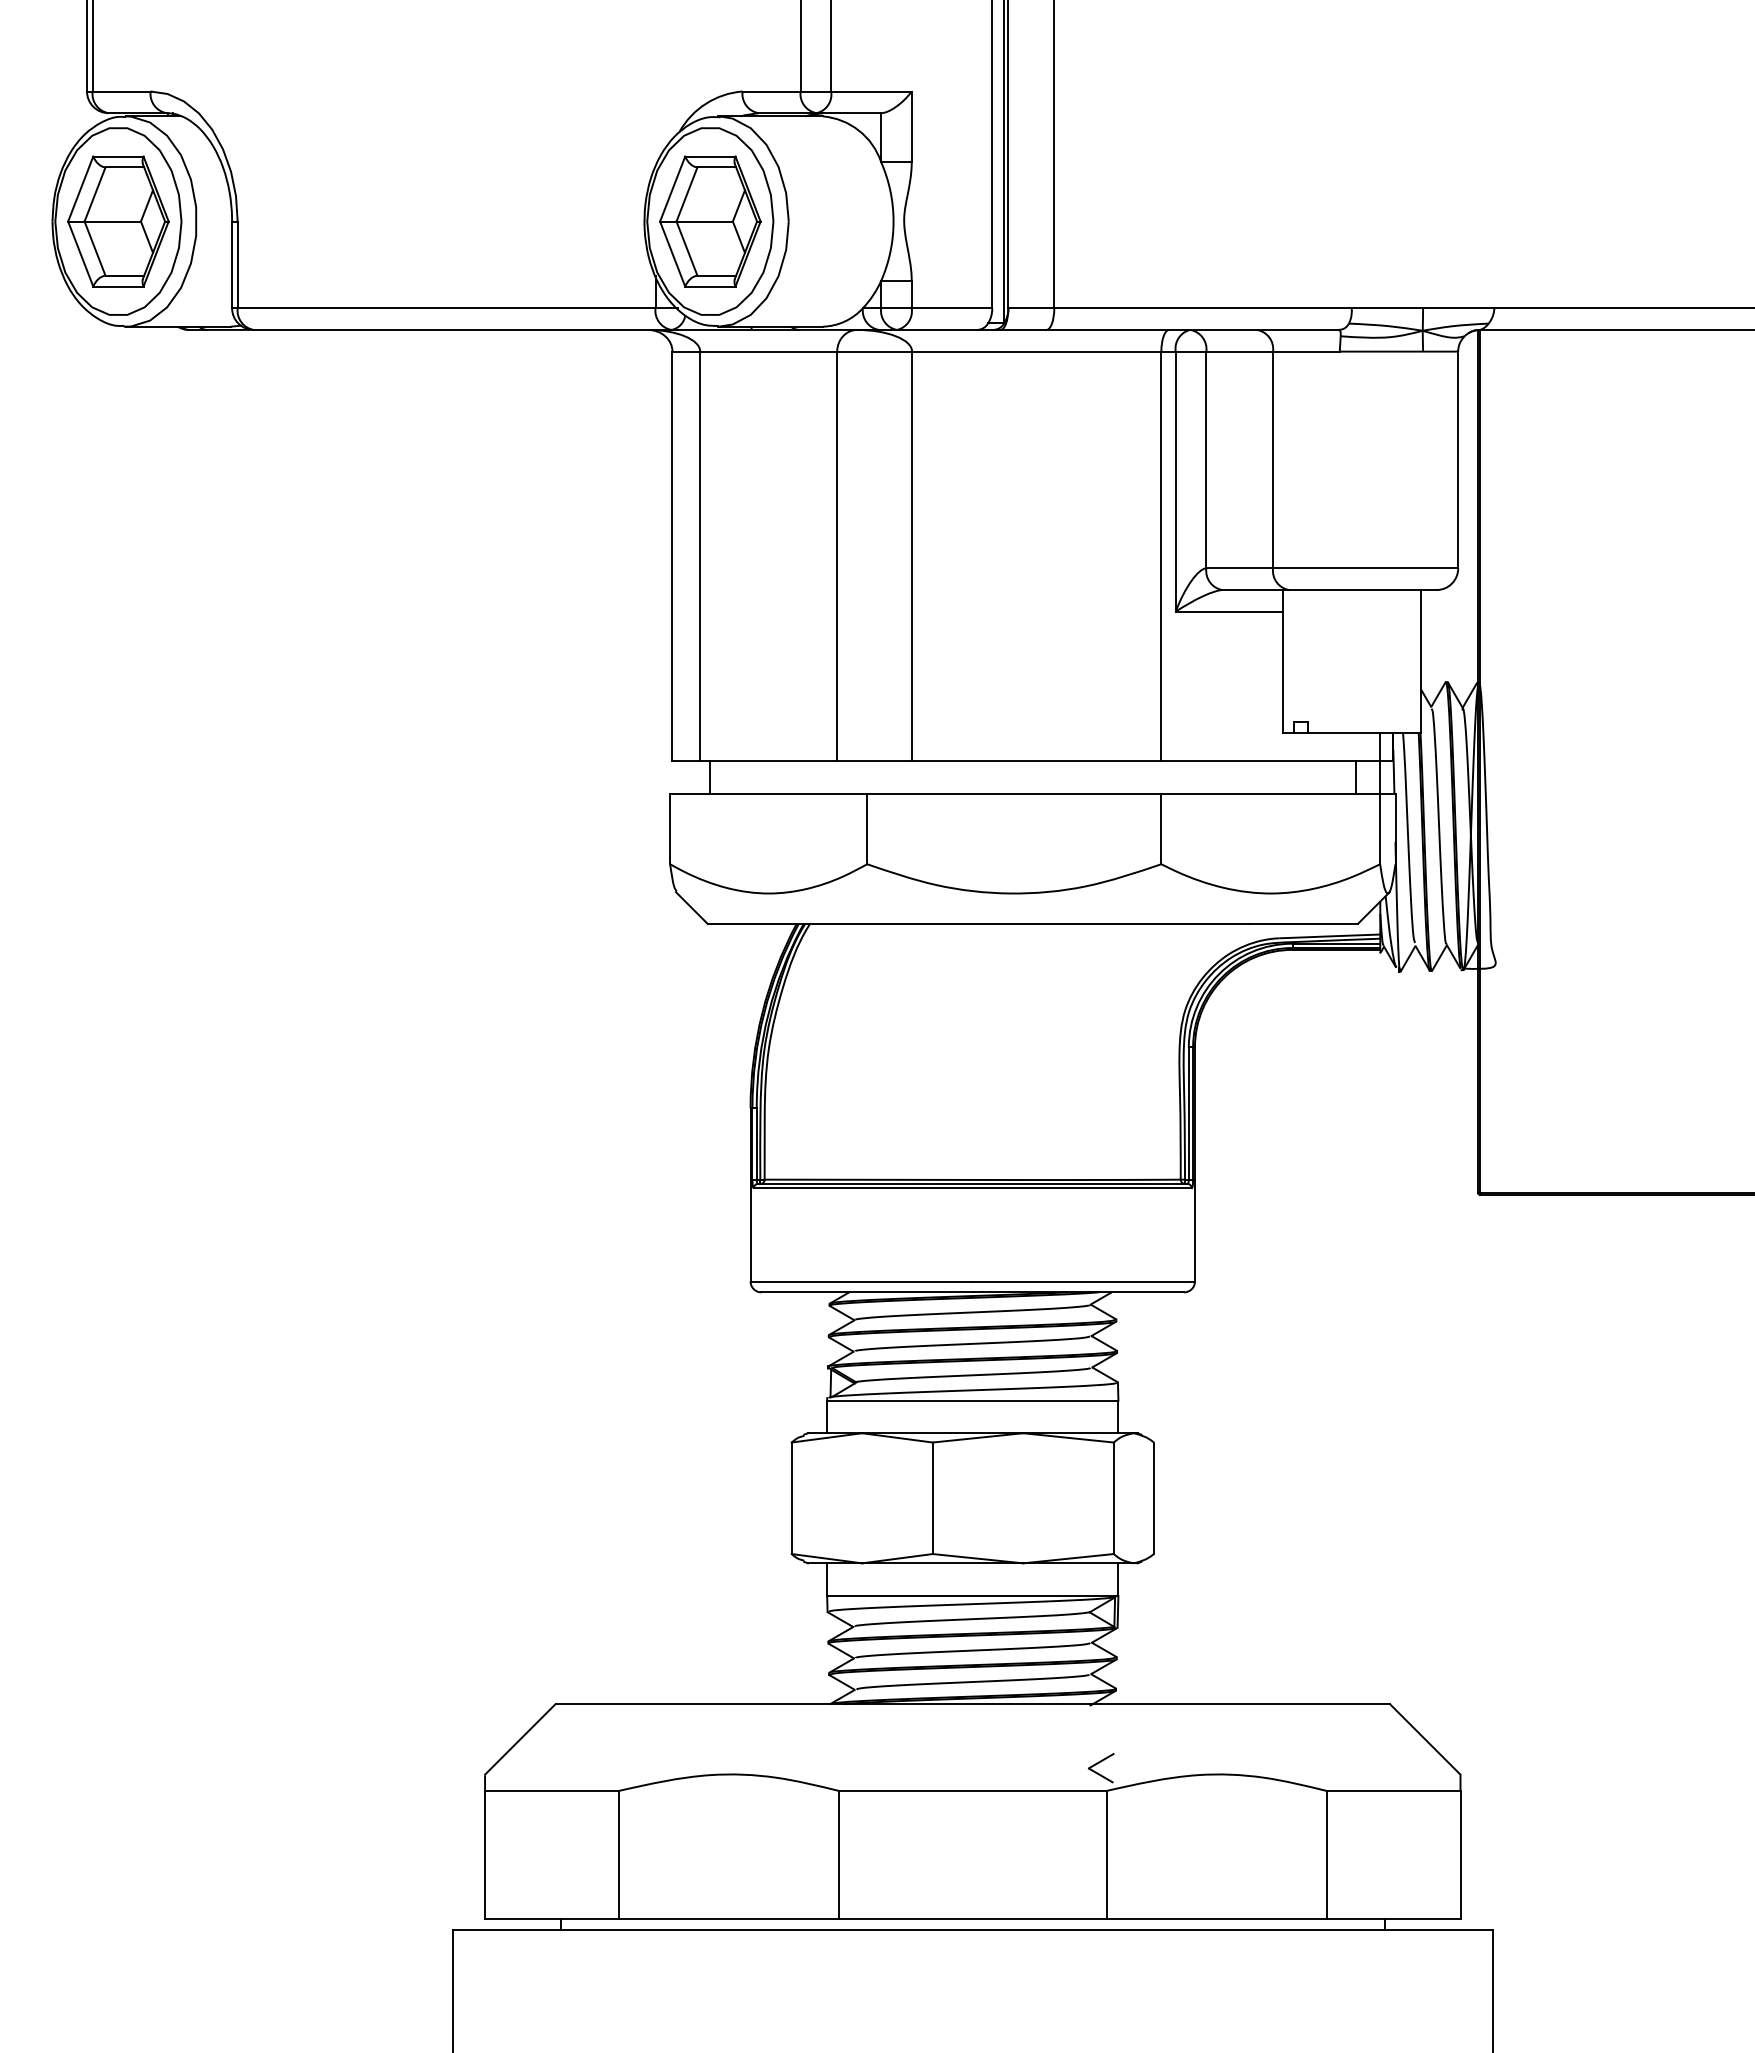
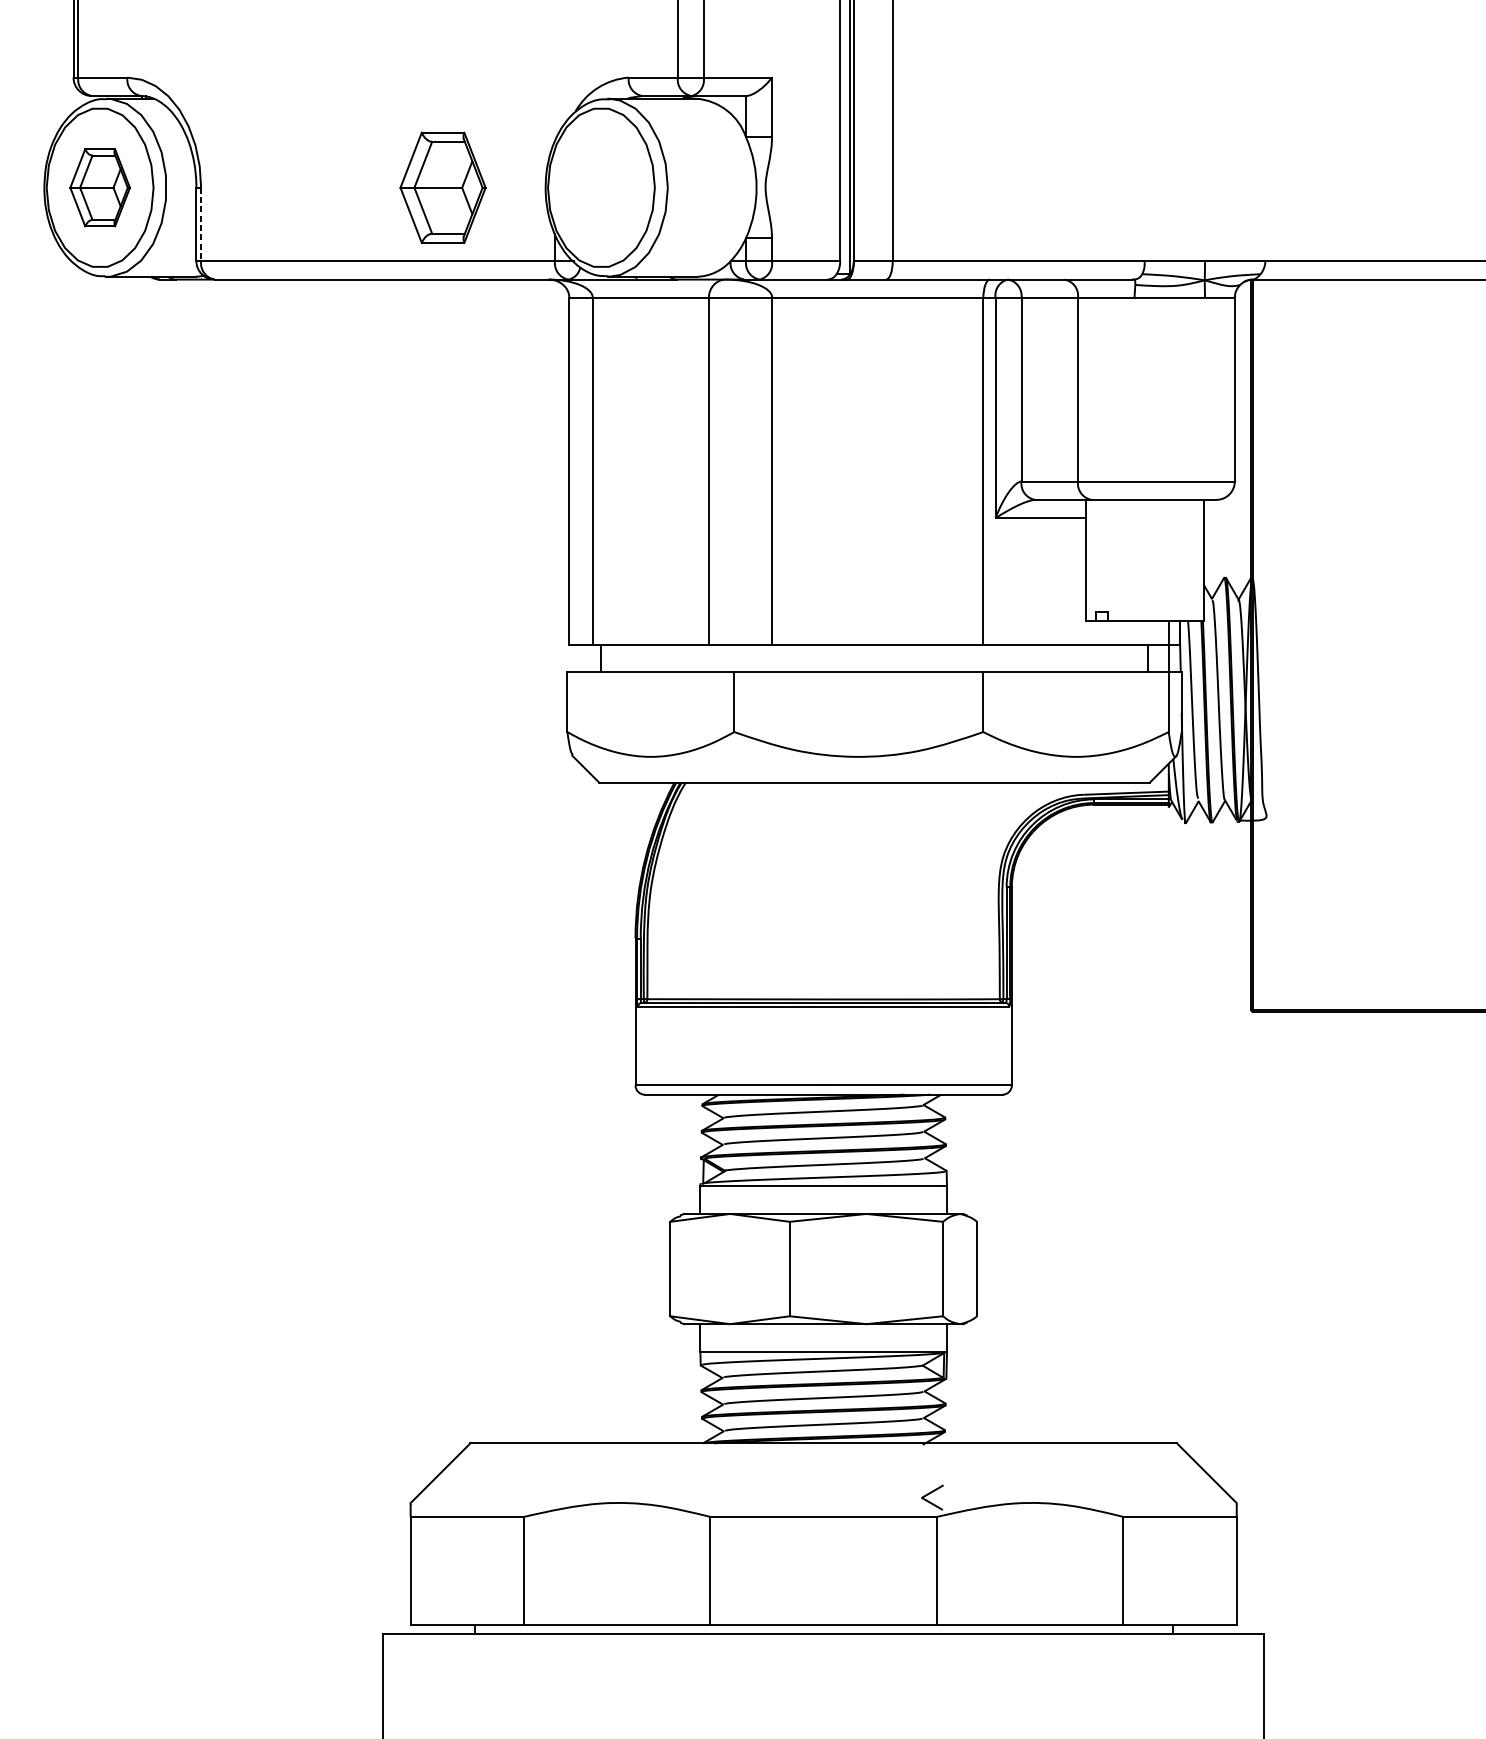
part: (118, 221) -> (100, 187), size x0.7
part: (710, 221) -> (443, 187), moved
line: (237, 265) -> (200, 225), solid -> dashed

